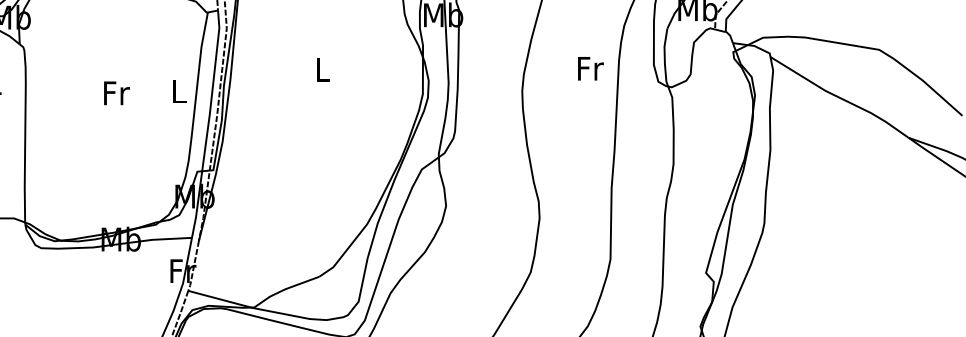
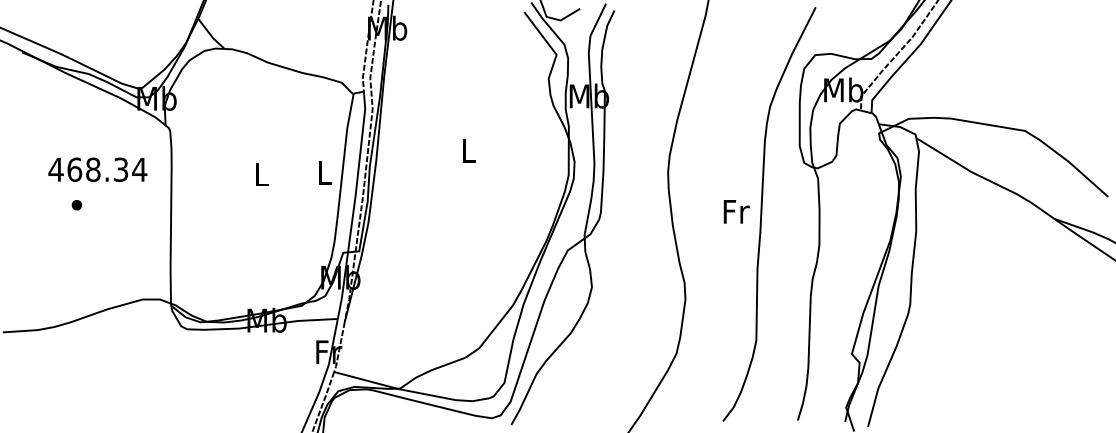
text: (590, 68) -> (736, 211), moved
text: (116, 93) -> (262, 174), Fr -> L

